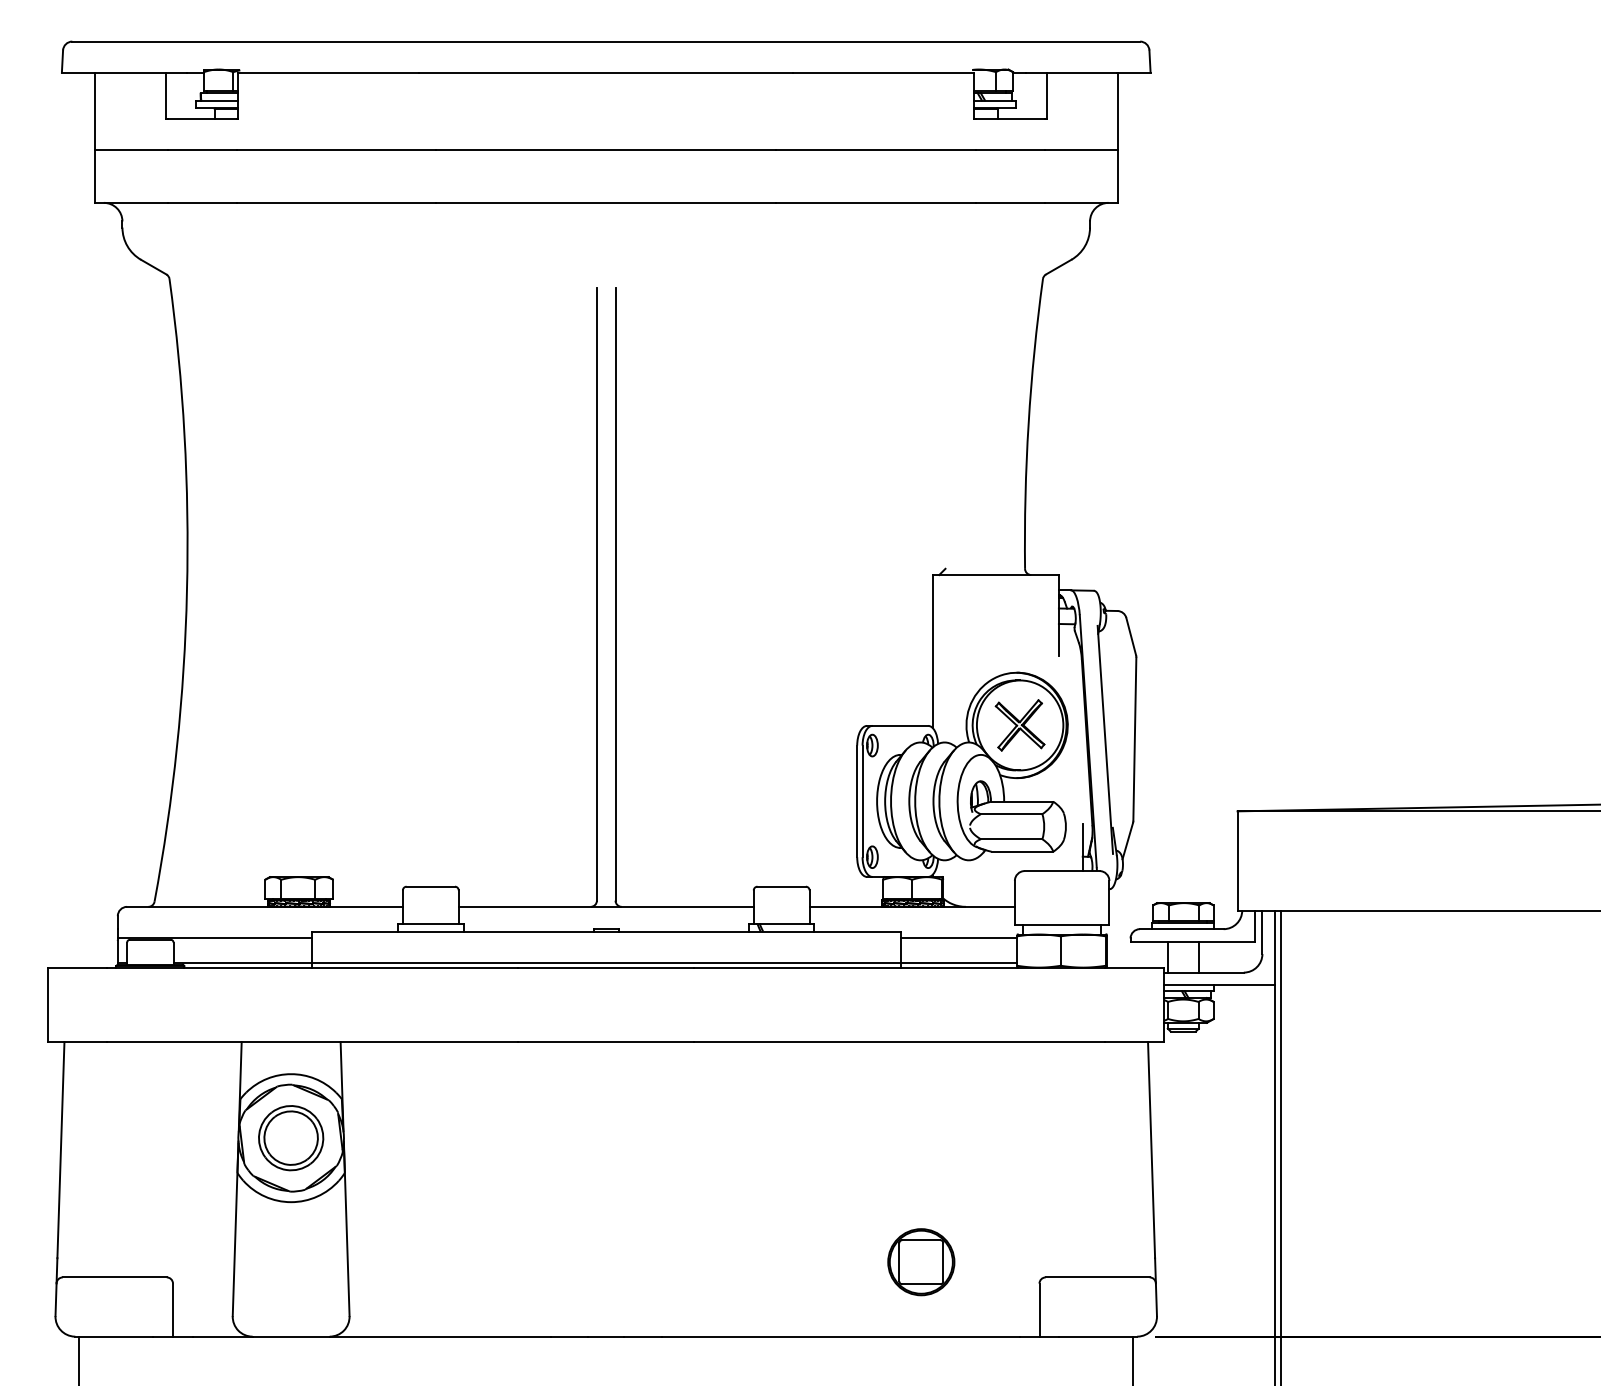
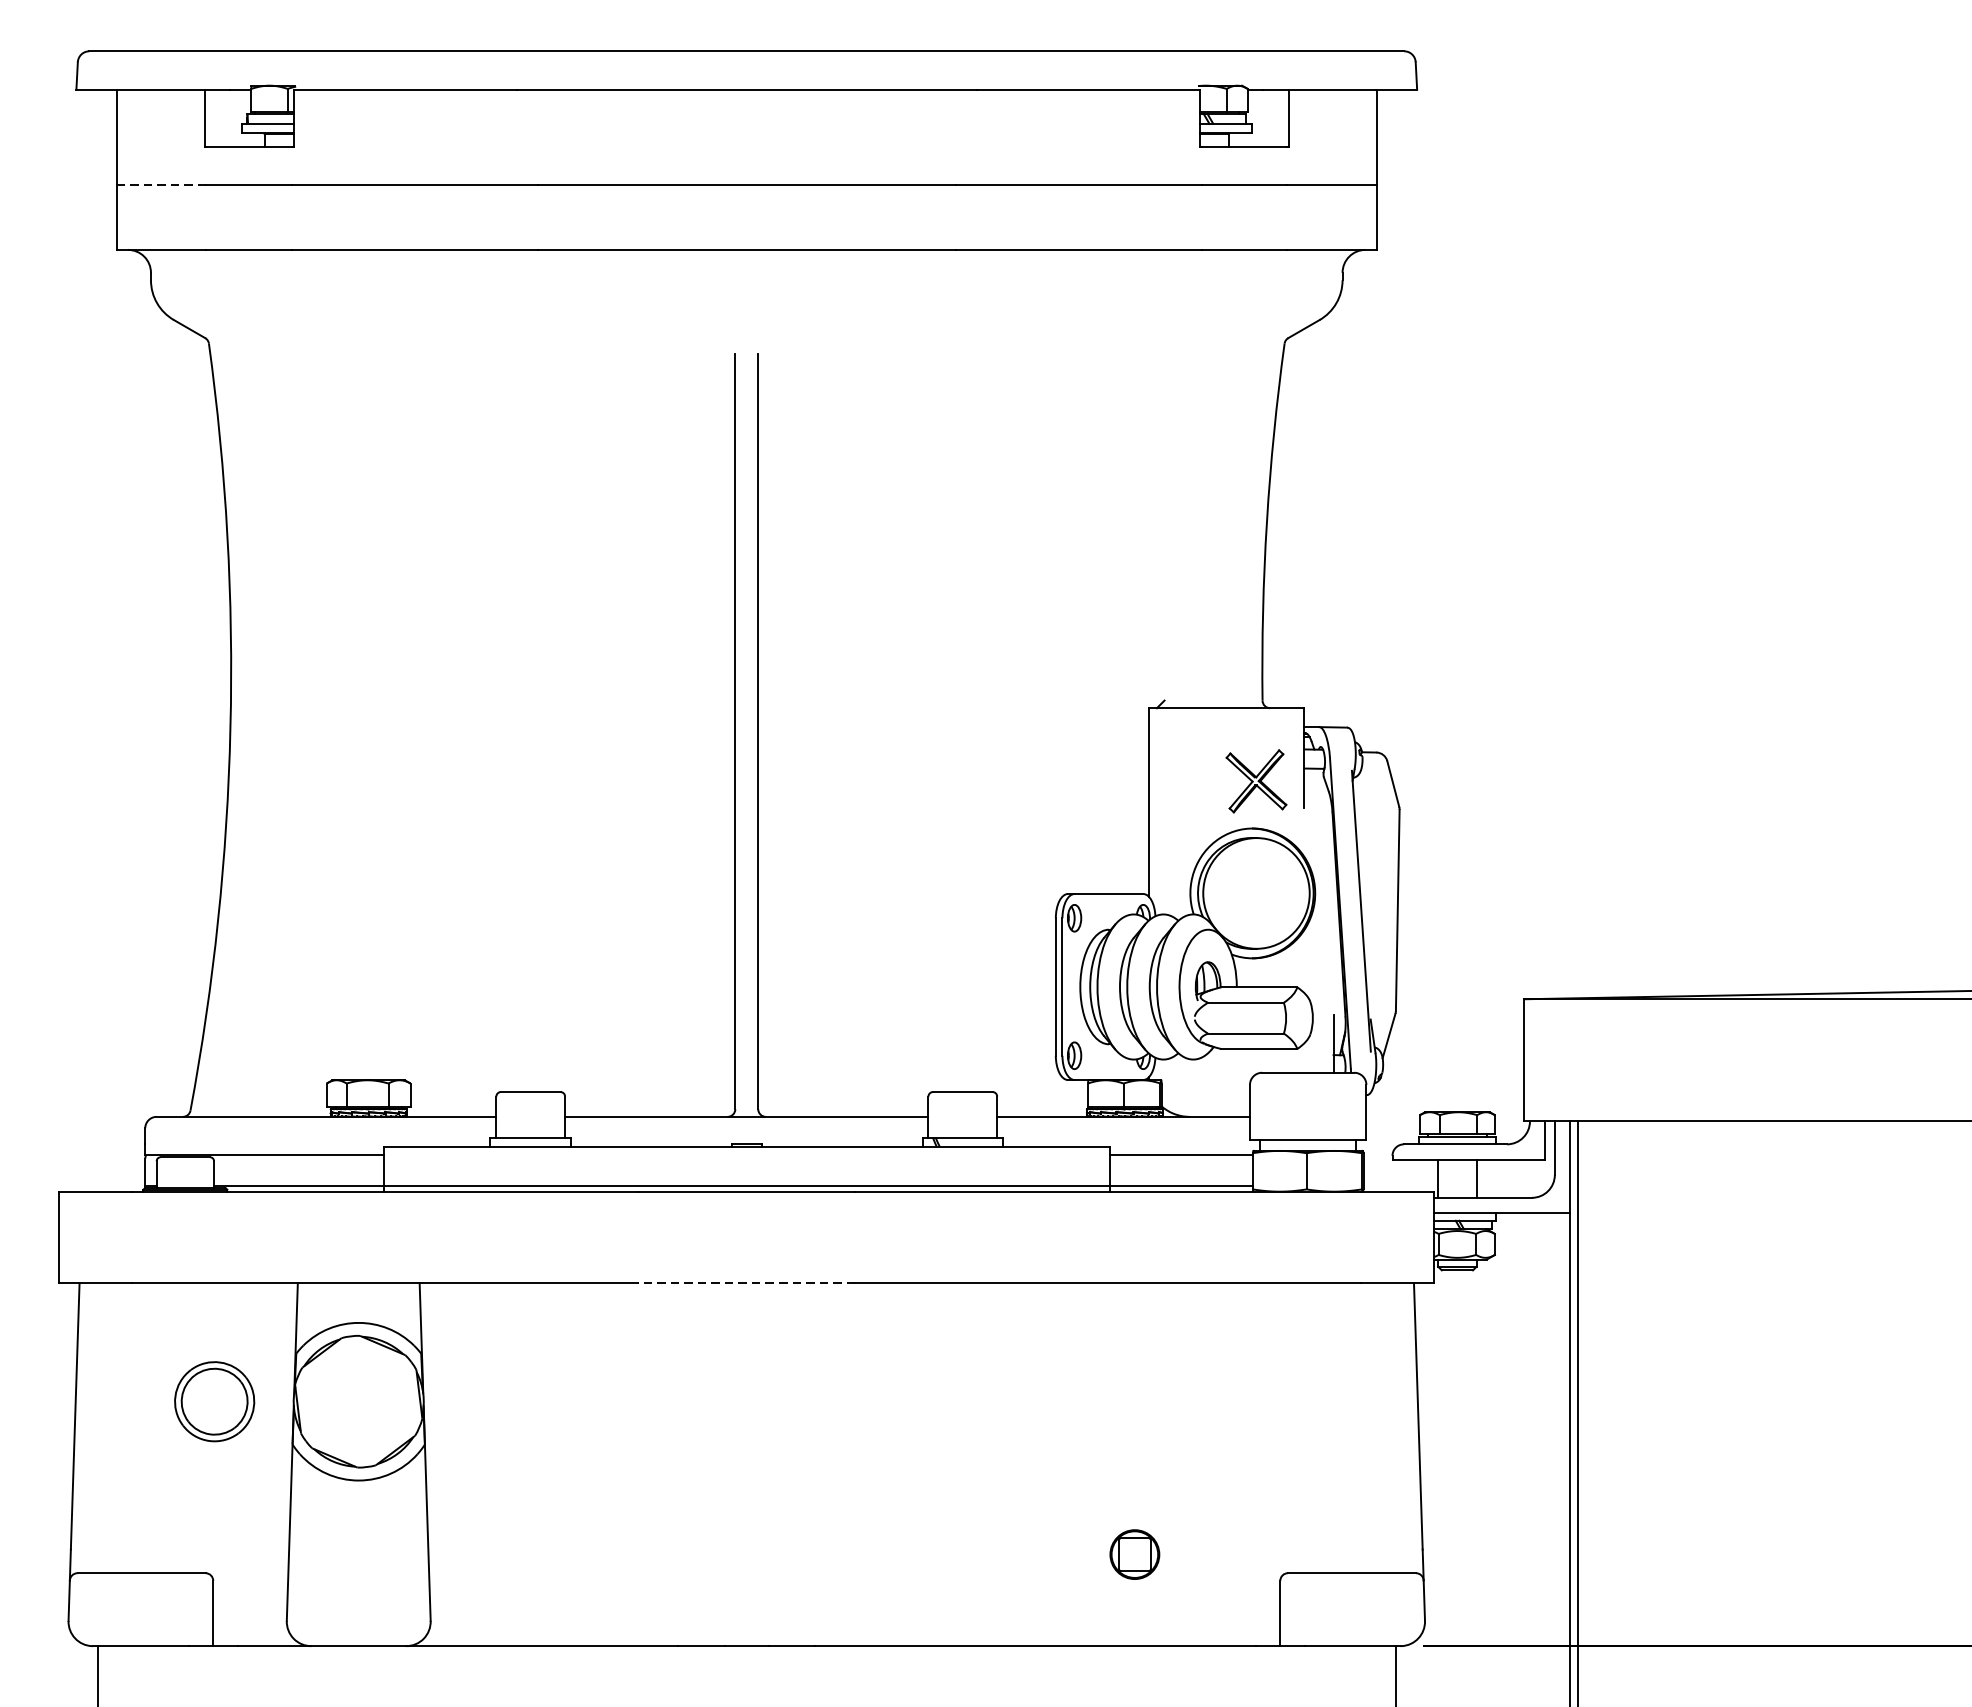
line: (131, 150) -> (162, 185), solid -> dashed
part: (1019, 725) -> (1255, 781), moved
line: (605, 1042) -> (745, 1283), solid -> dashed
part: (291, 1138) -> (215, 1402), moved
part: (921, 1262) -> (1135, 1554), size x0.6

